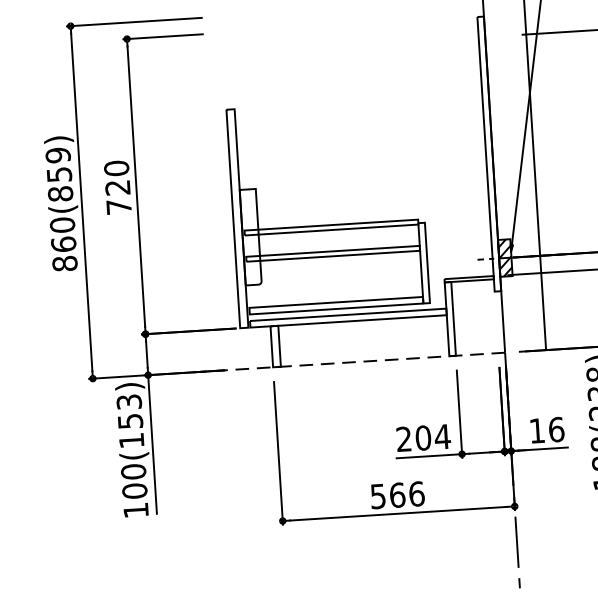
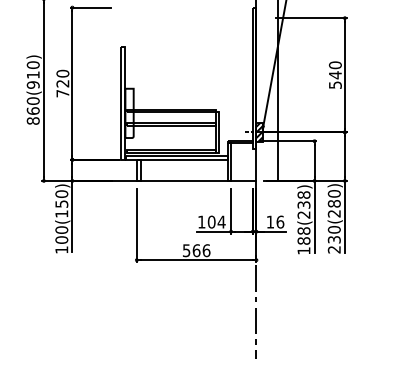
text: (59, 173) -> (33, 74), 860(859) -> 860(910)
line: (346, 361) -> (174, 180), dashed -> solid
text: (128, 400) -> (61, 193), 100(153) -> 100(150)
text: (403, 438) -> (201, 221), 204 -> 104

